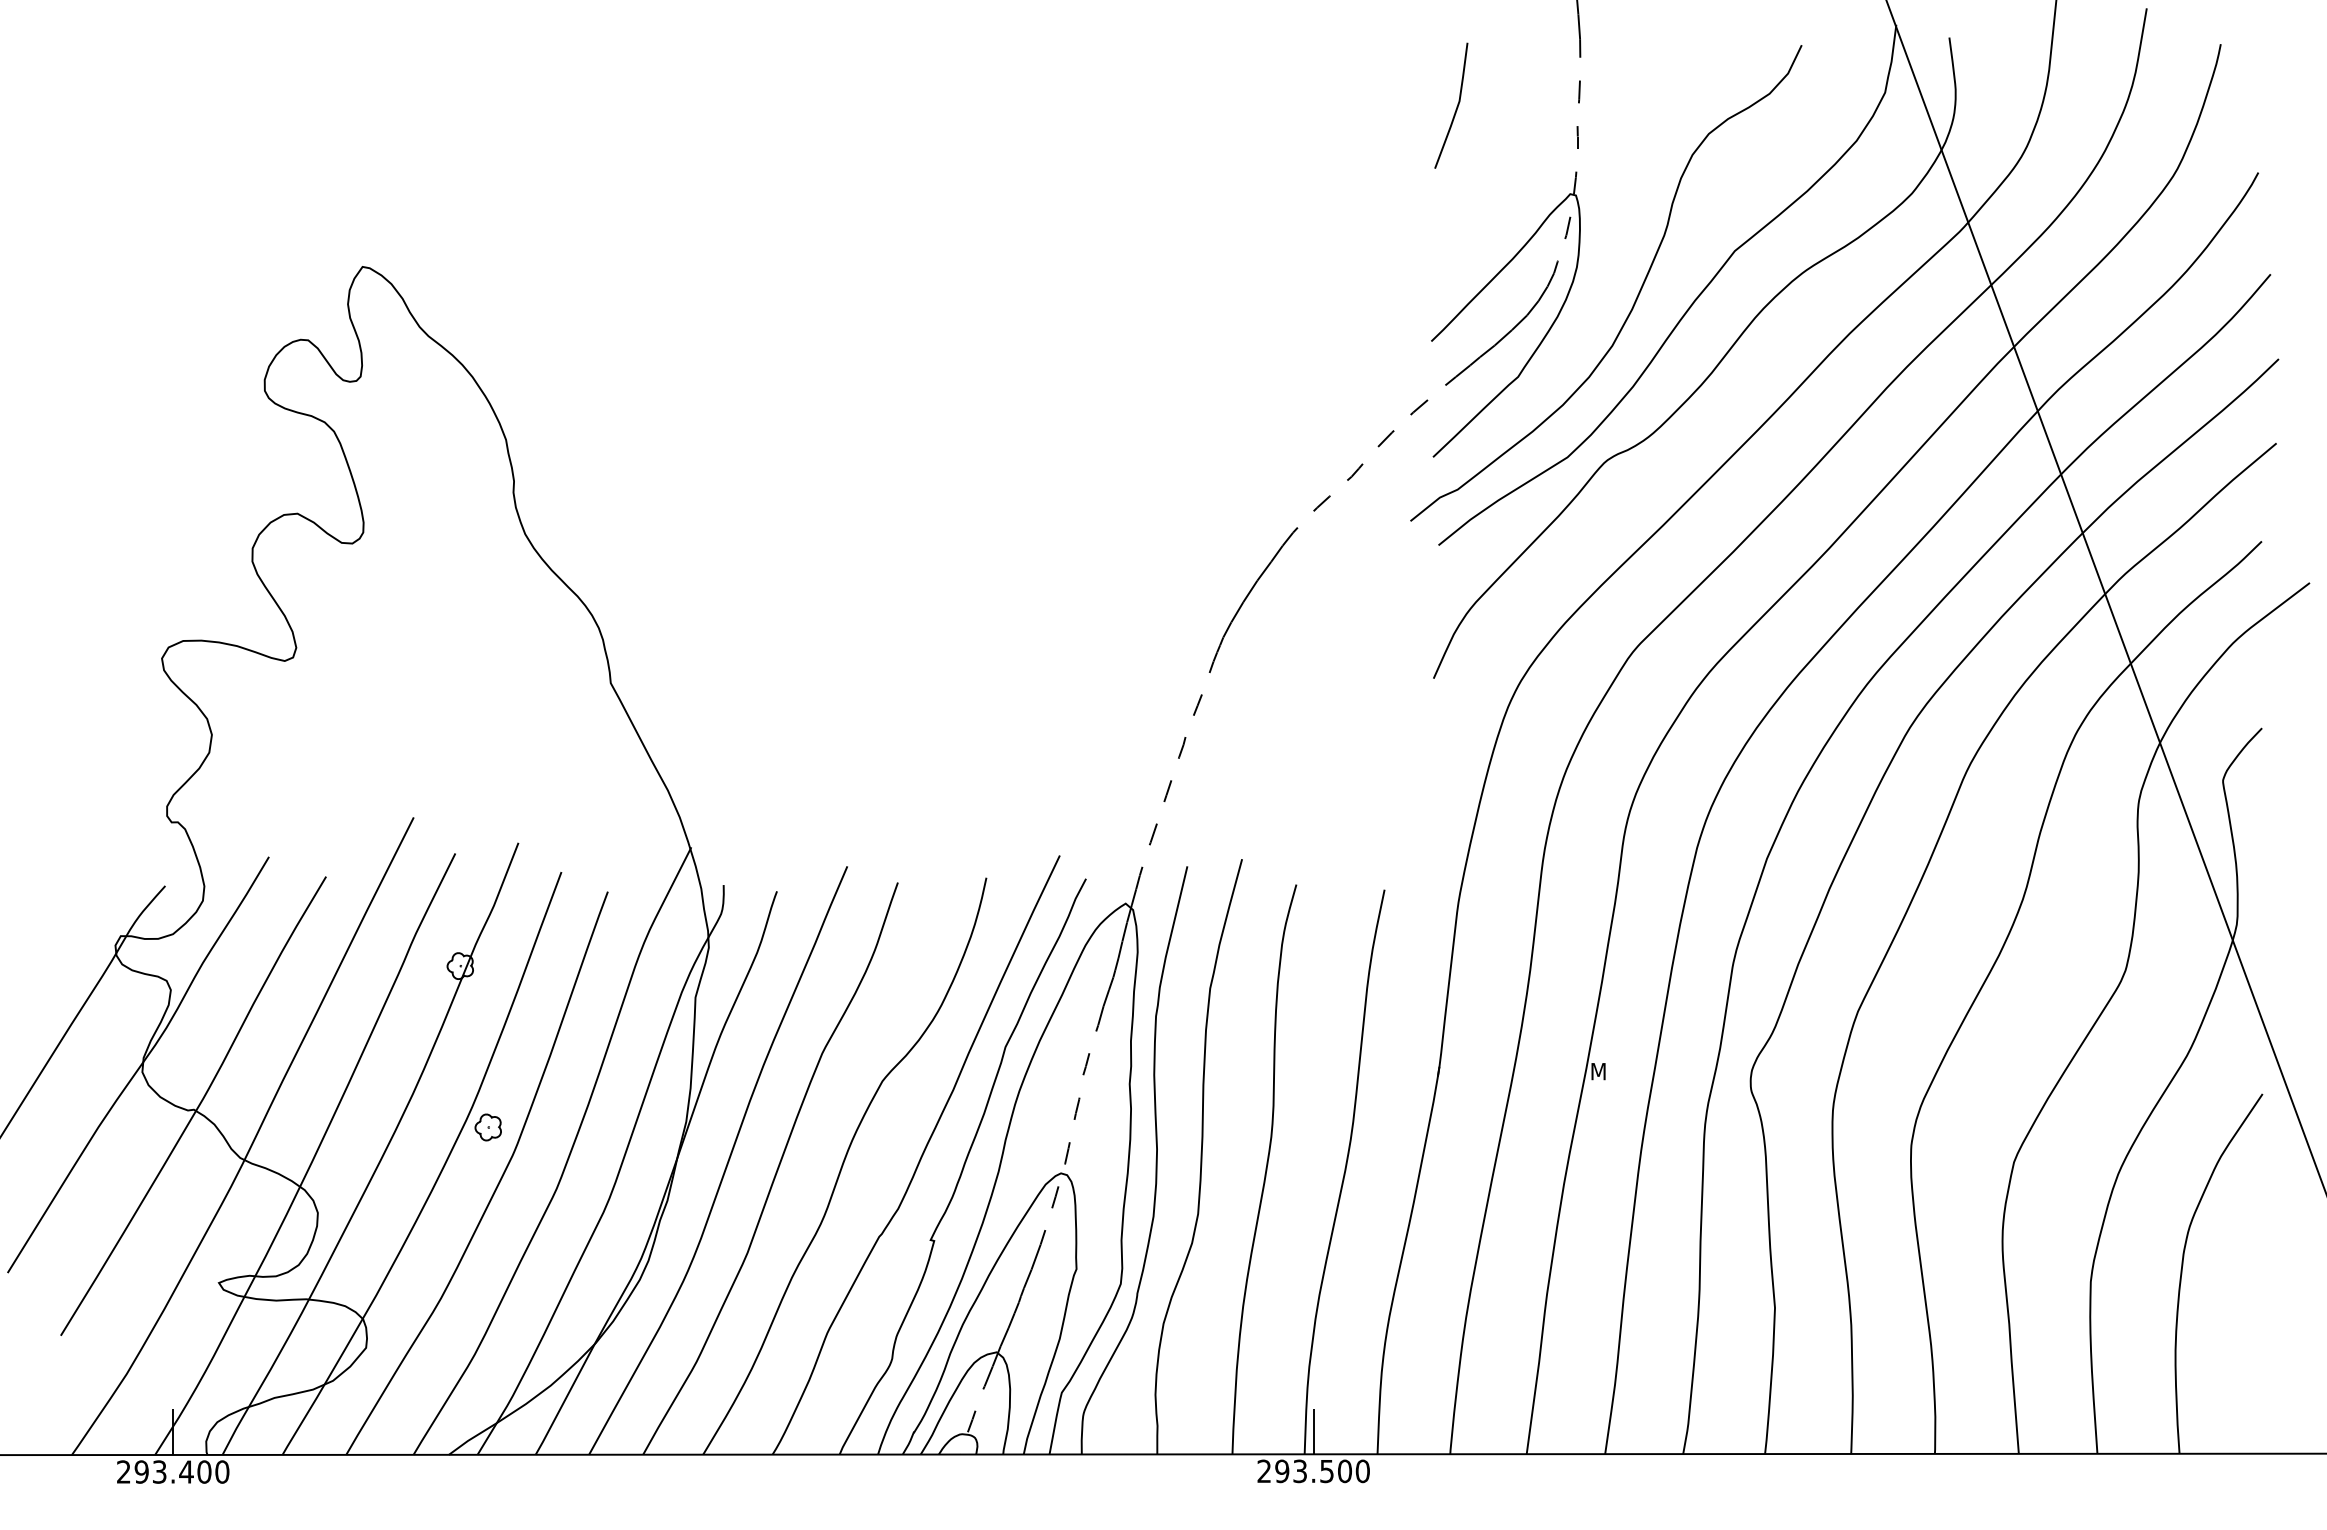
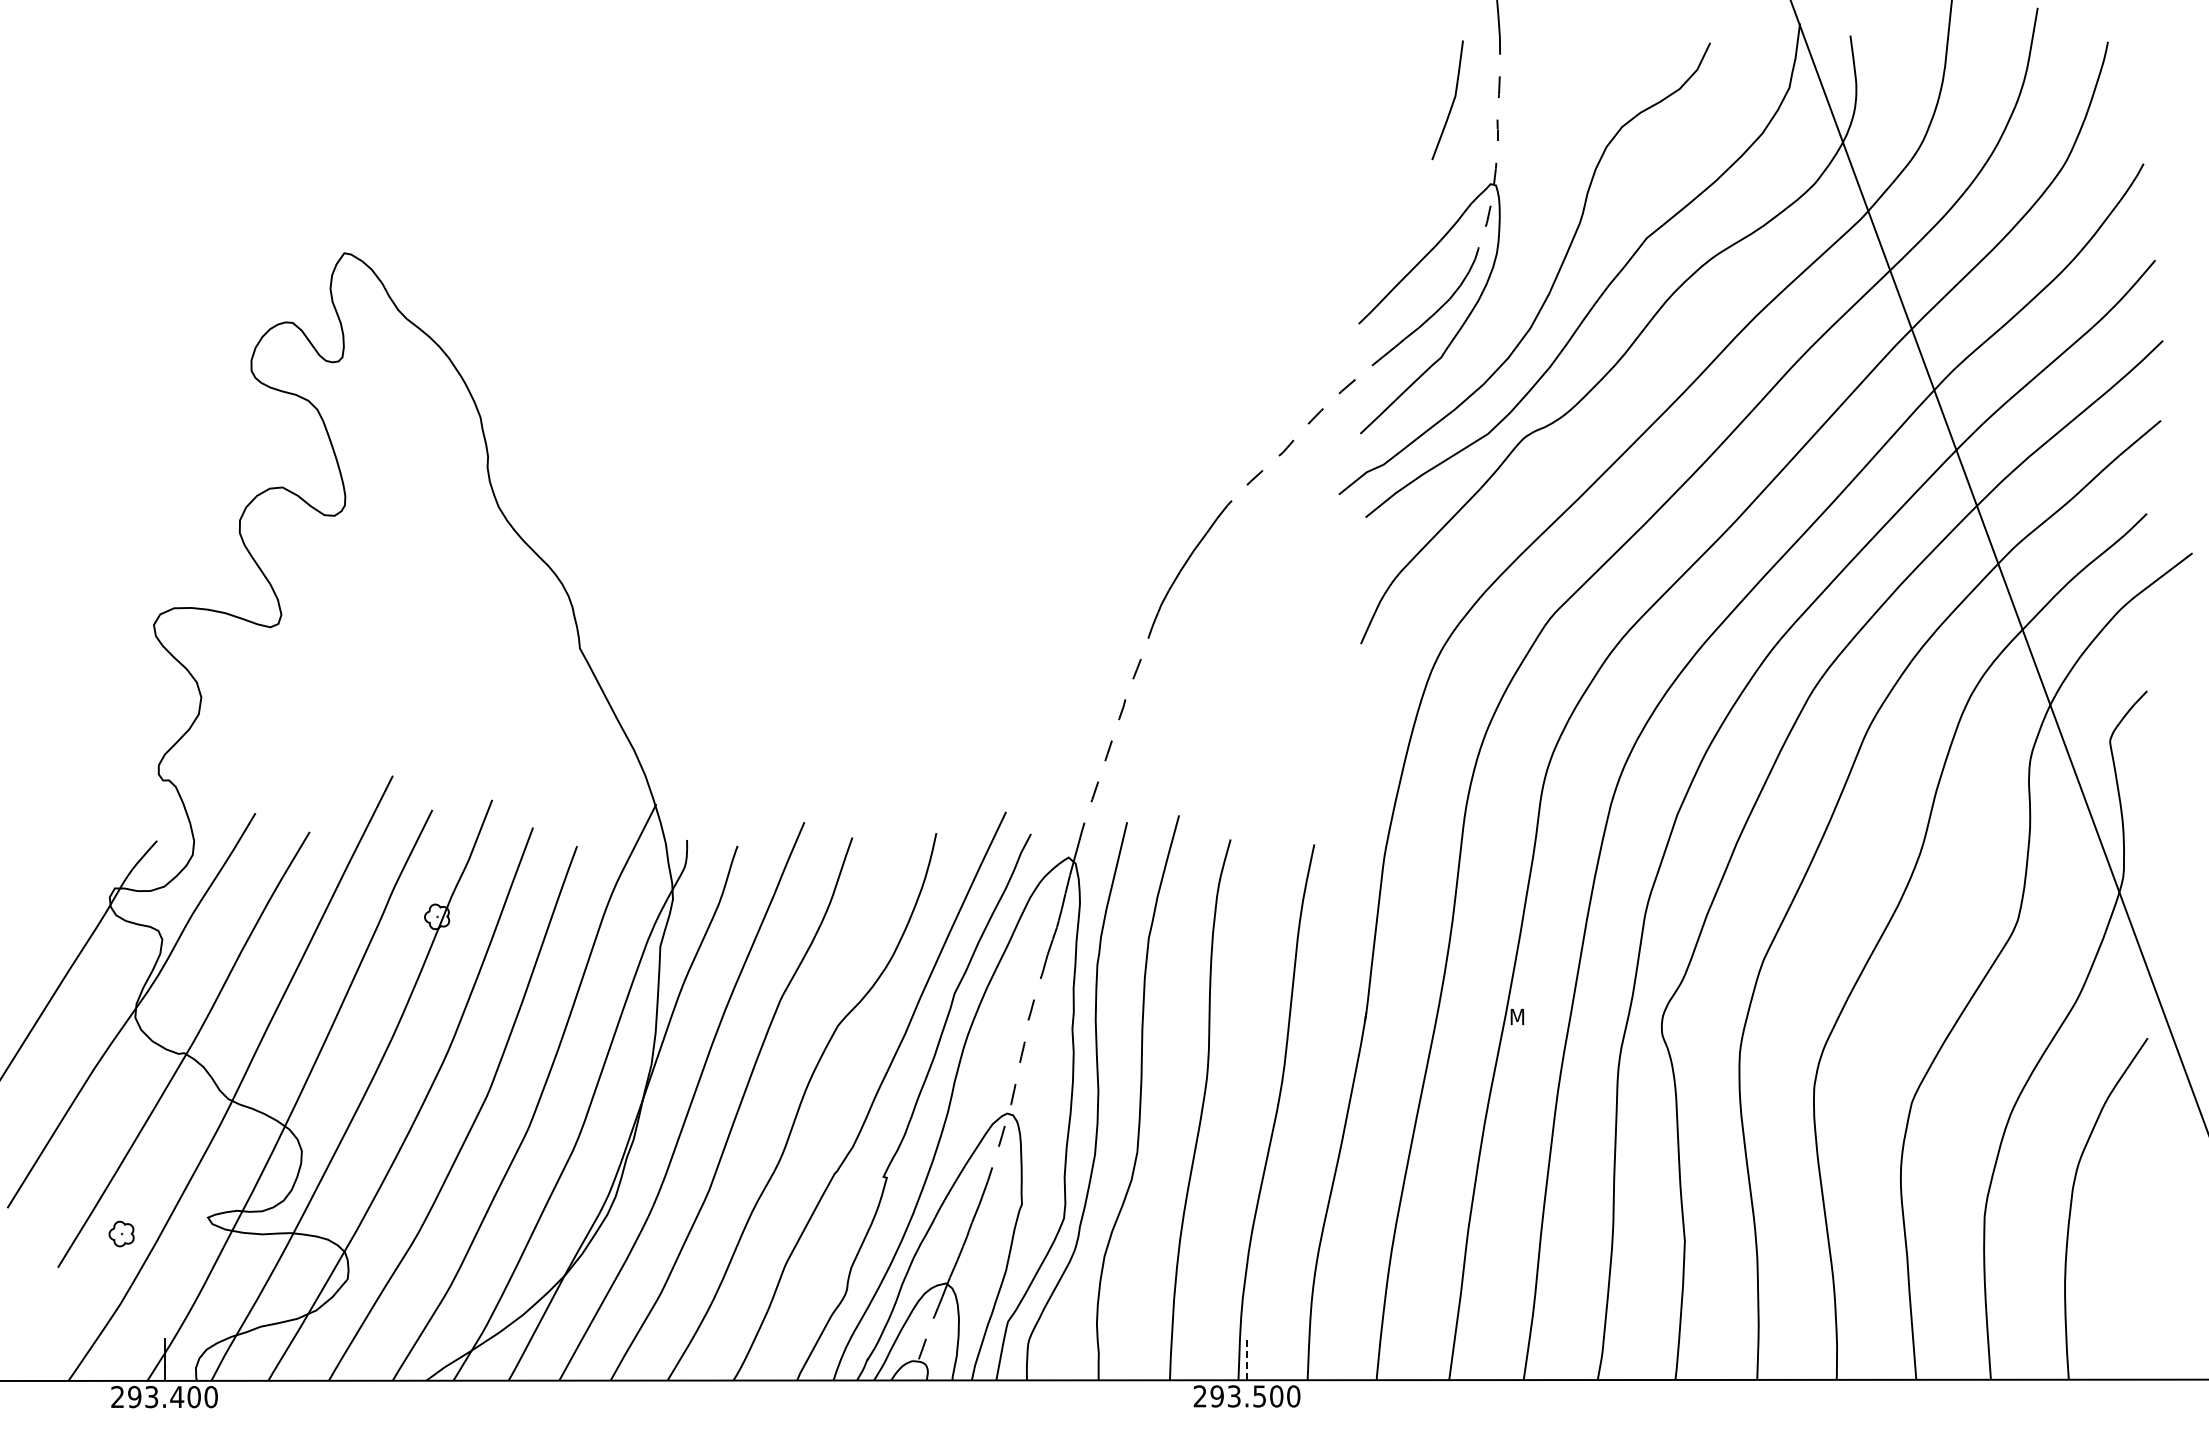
line: (1456, 107) -> (1452, 101), moved
part: (488, 1126) -> (121, 1233), moved
line: (1314, 1431) -> (1247, 1358), solid -> dashed

